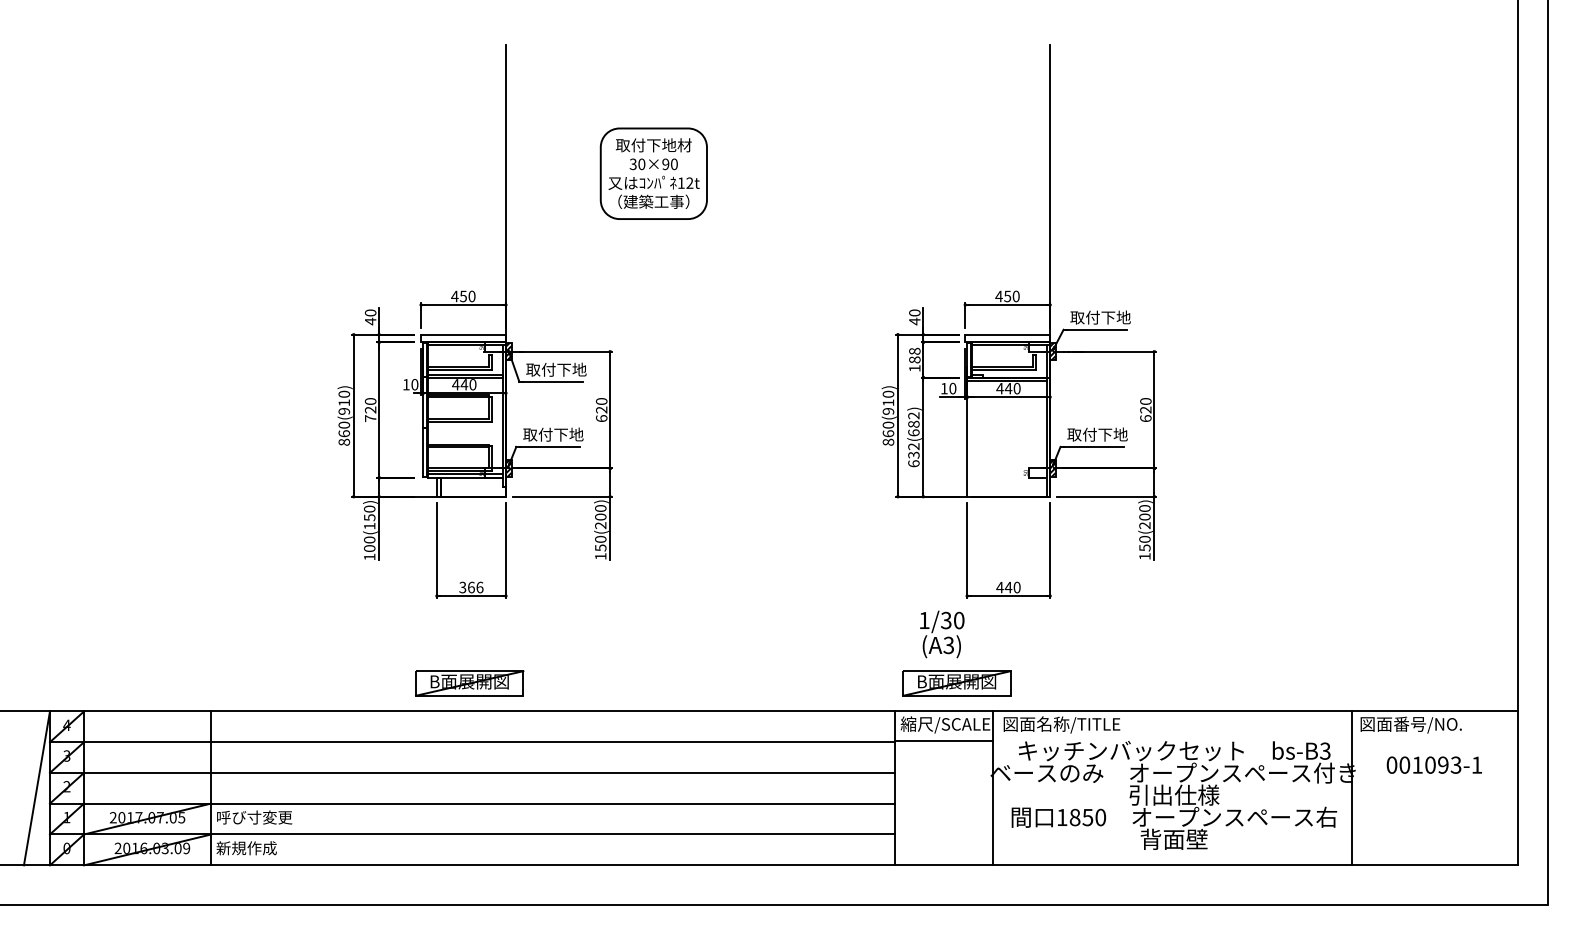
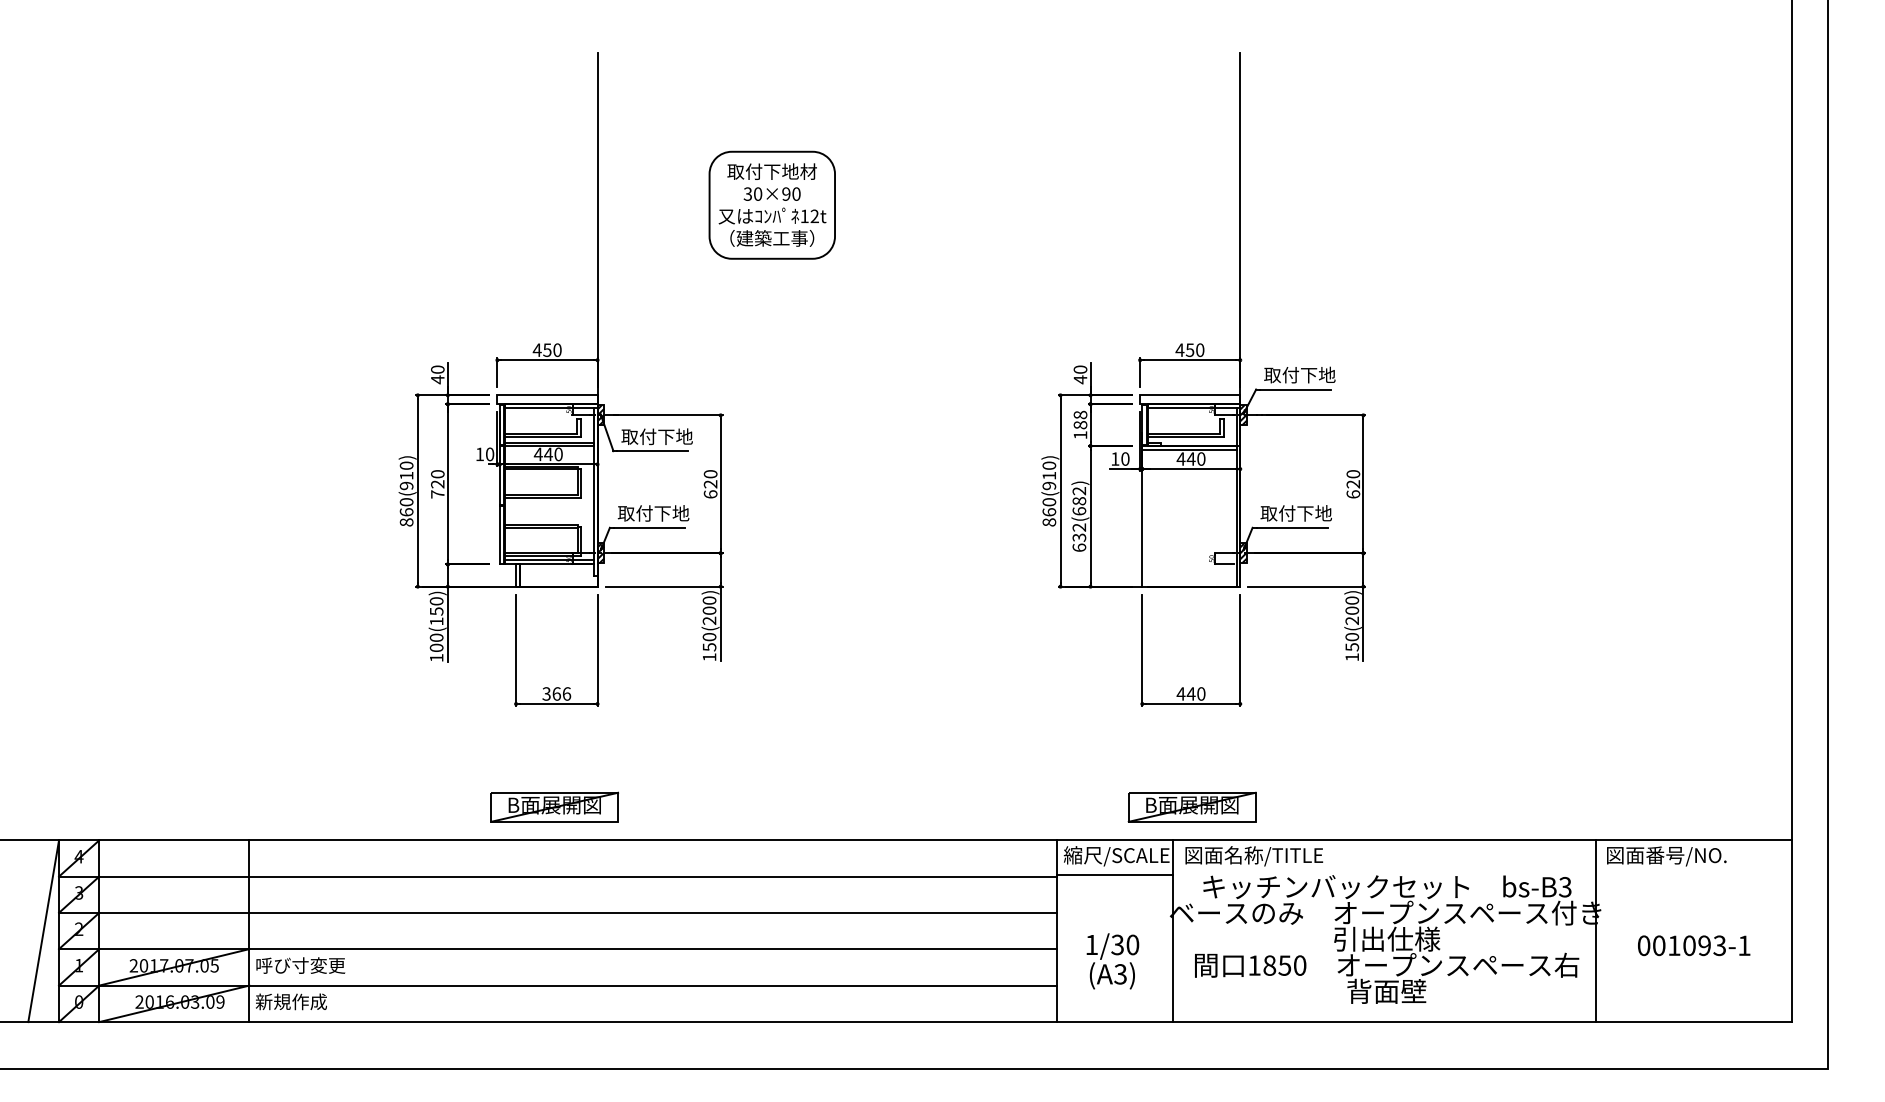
text: (941, 634) -> (1112, 961), moved
part: (956, 682) -> (1191, 806), moved
text: (1434, 764) -> (1694, 945), moved

